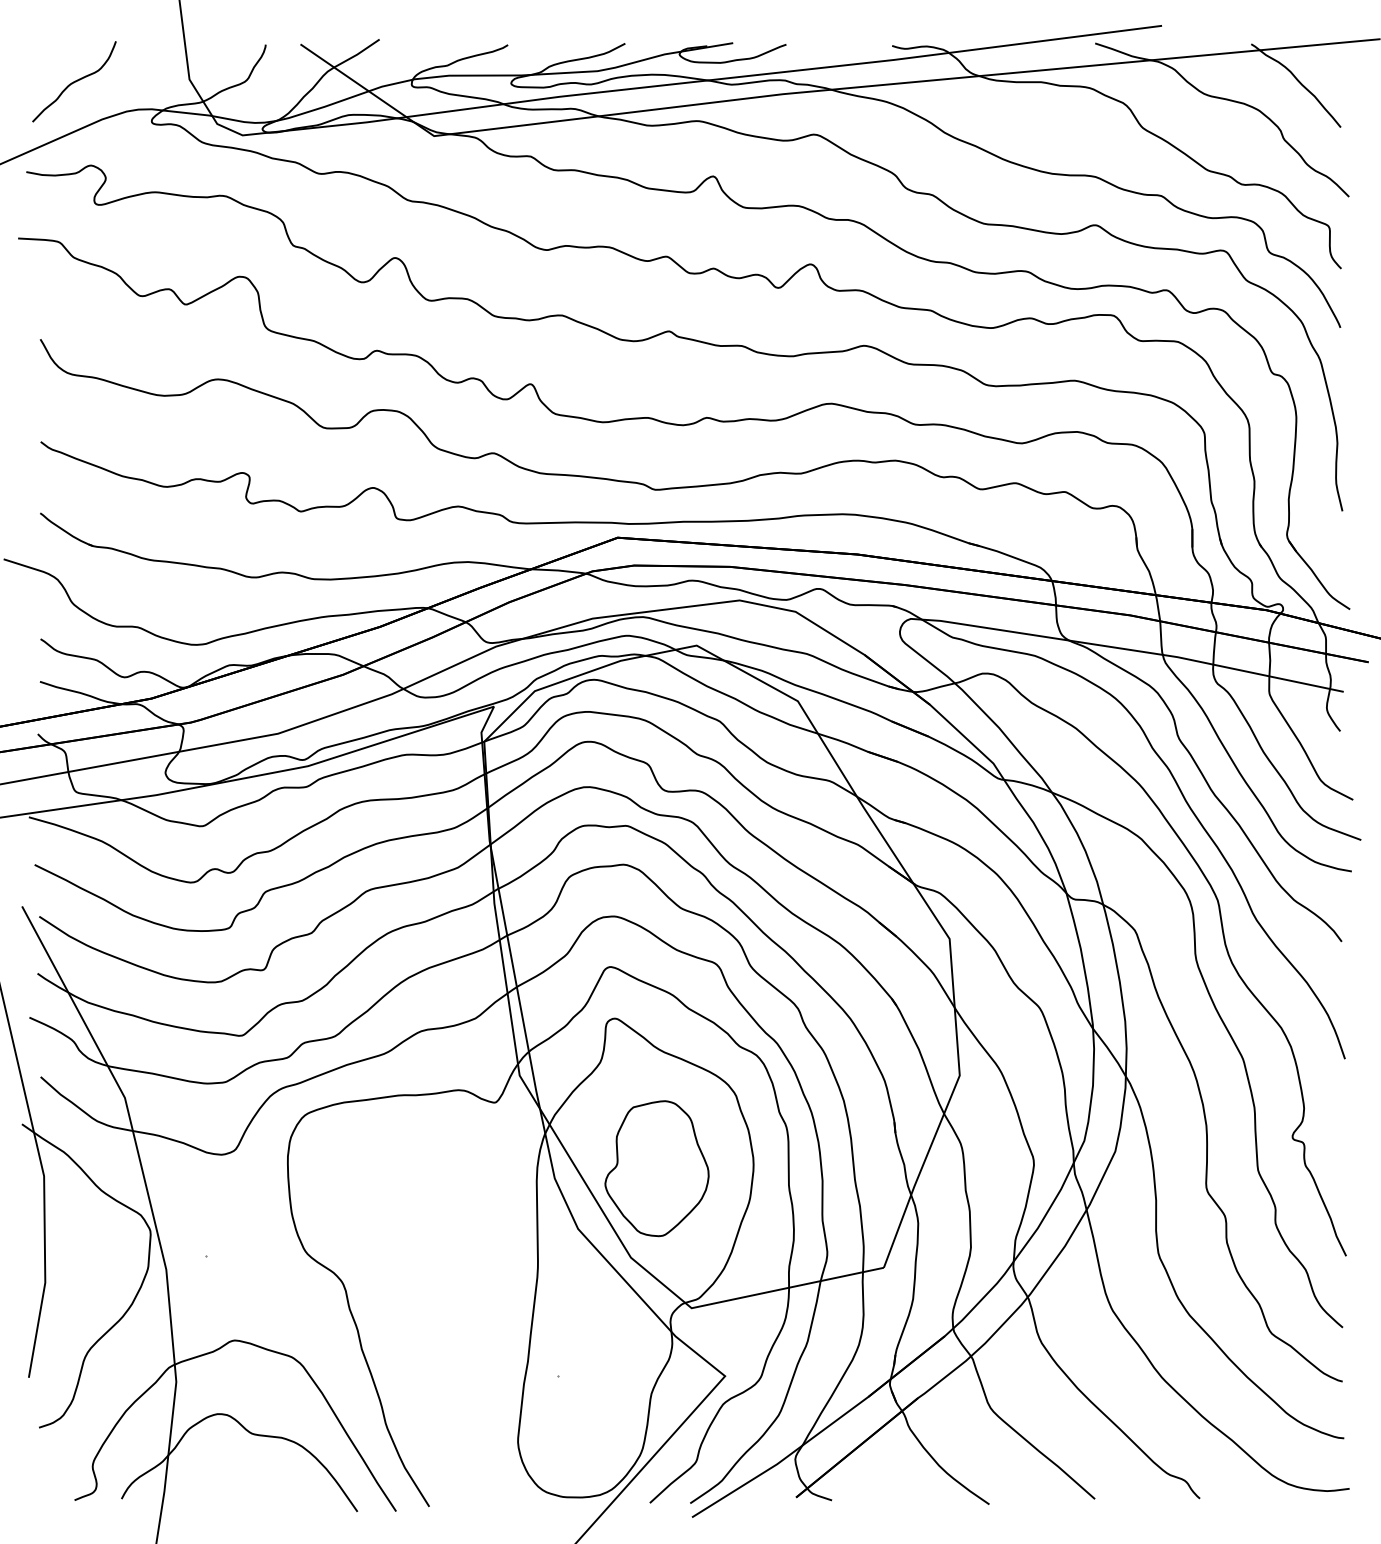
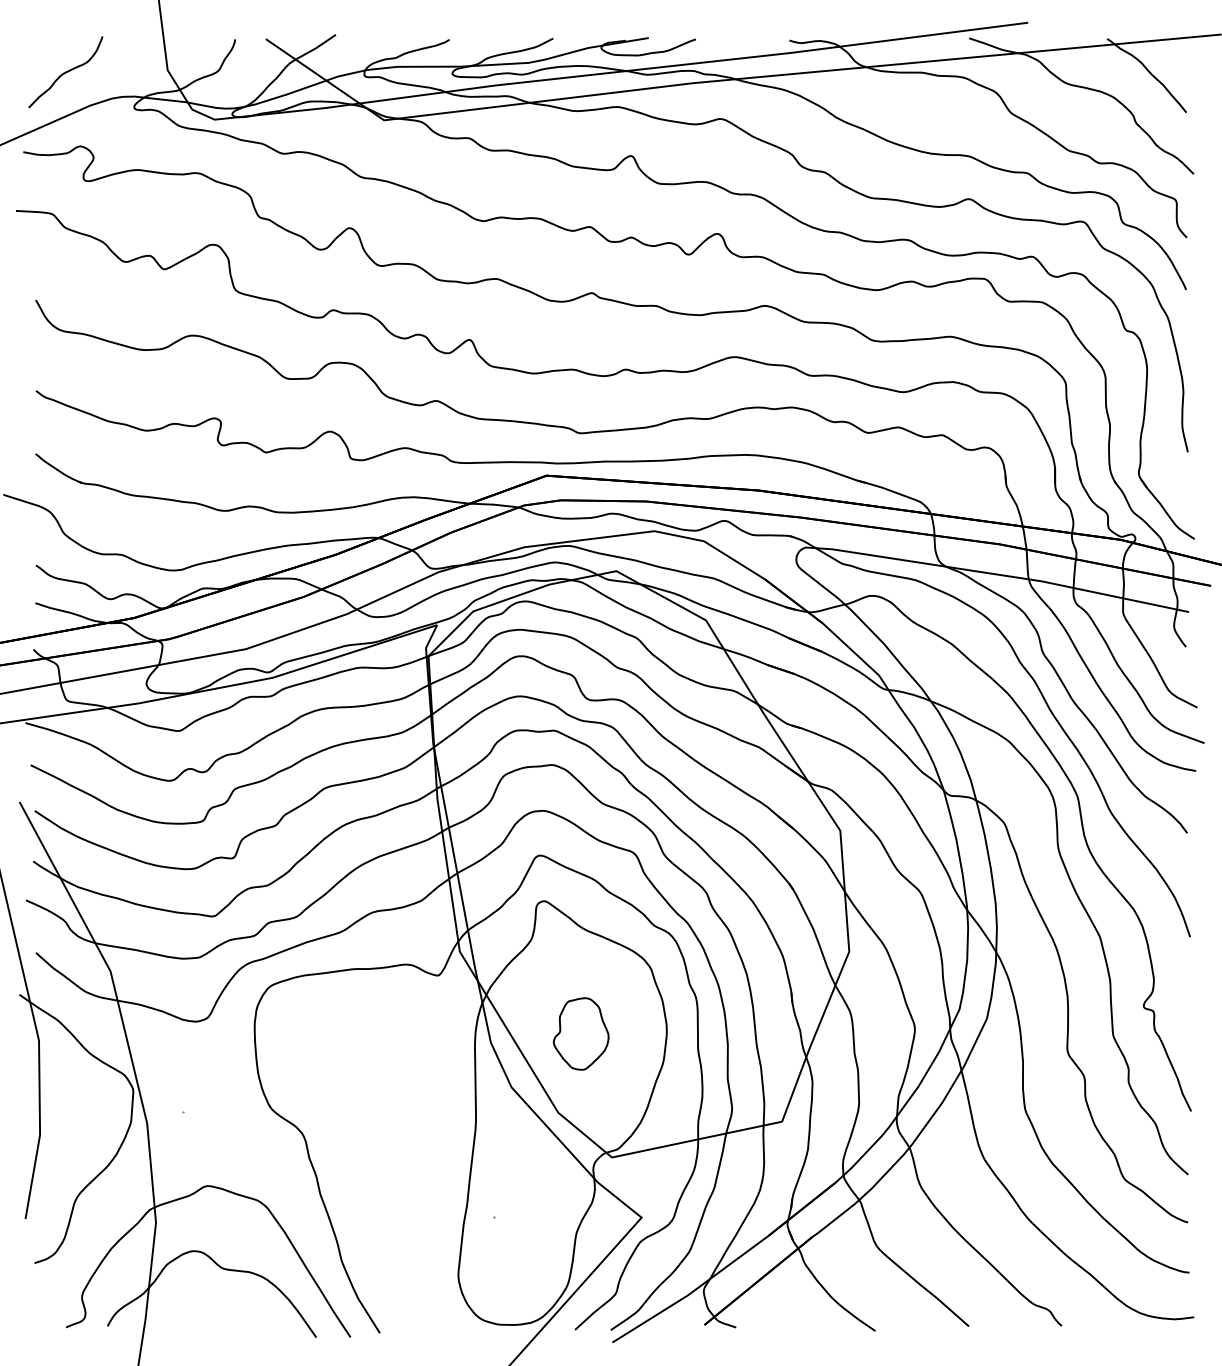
part: (656, 1168) -> (580, 1033), size x0.6

